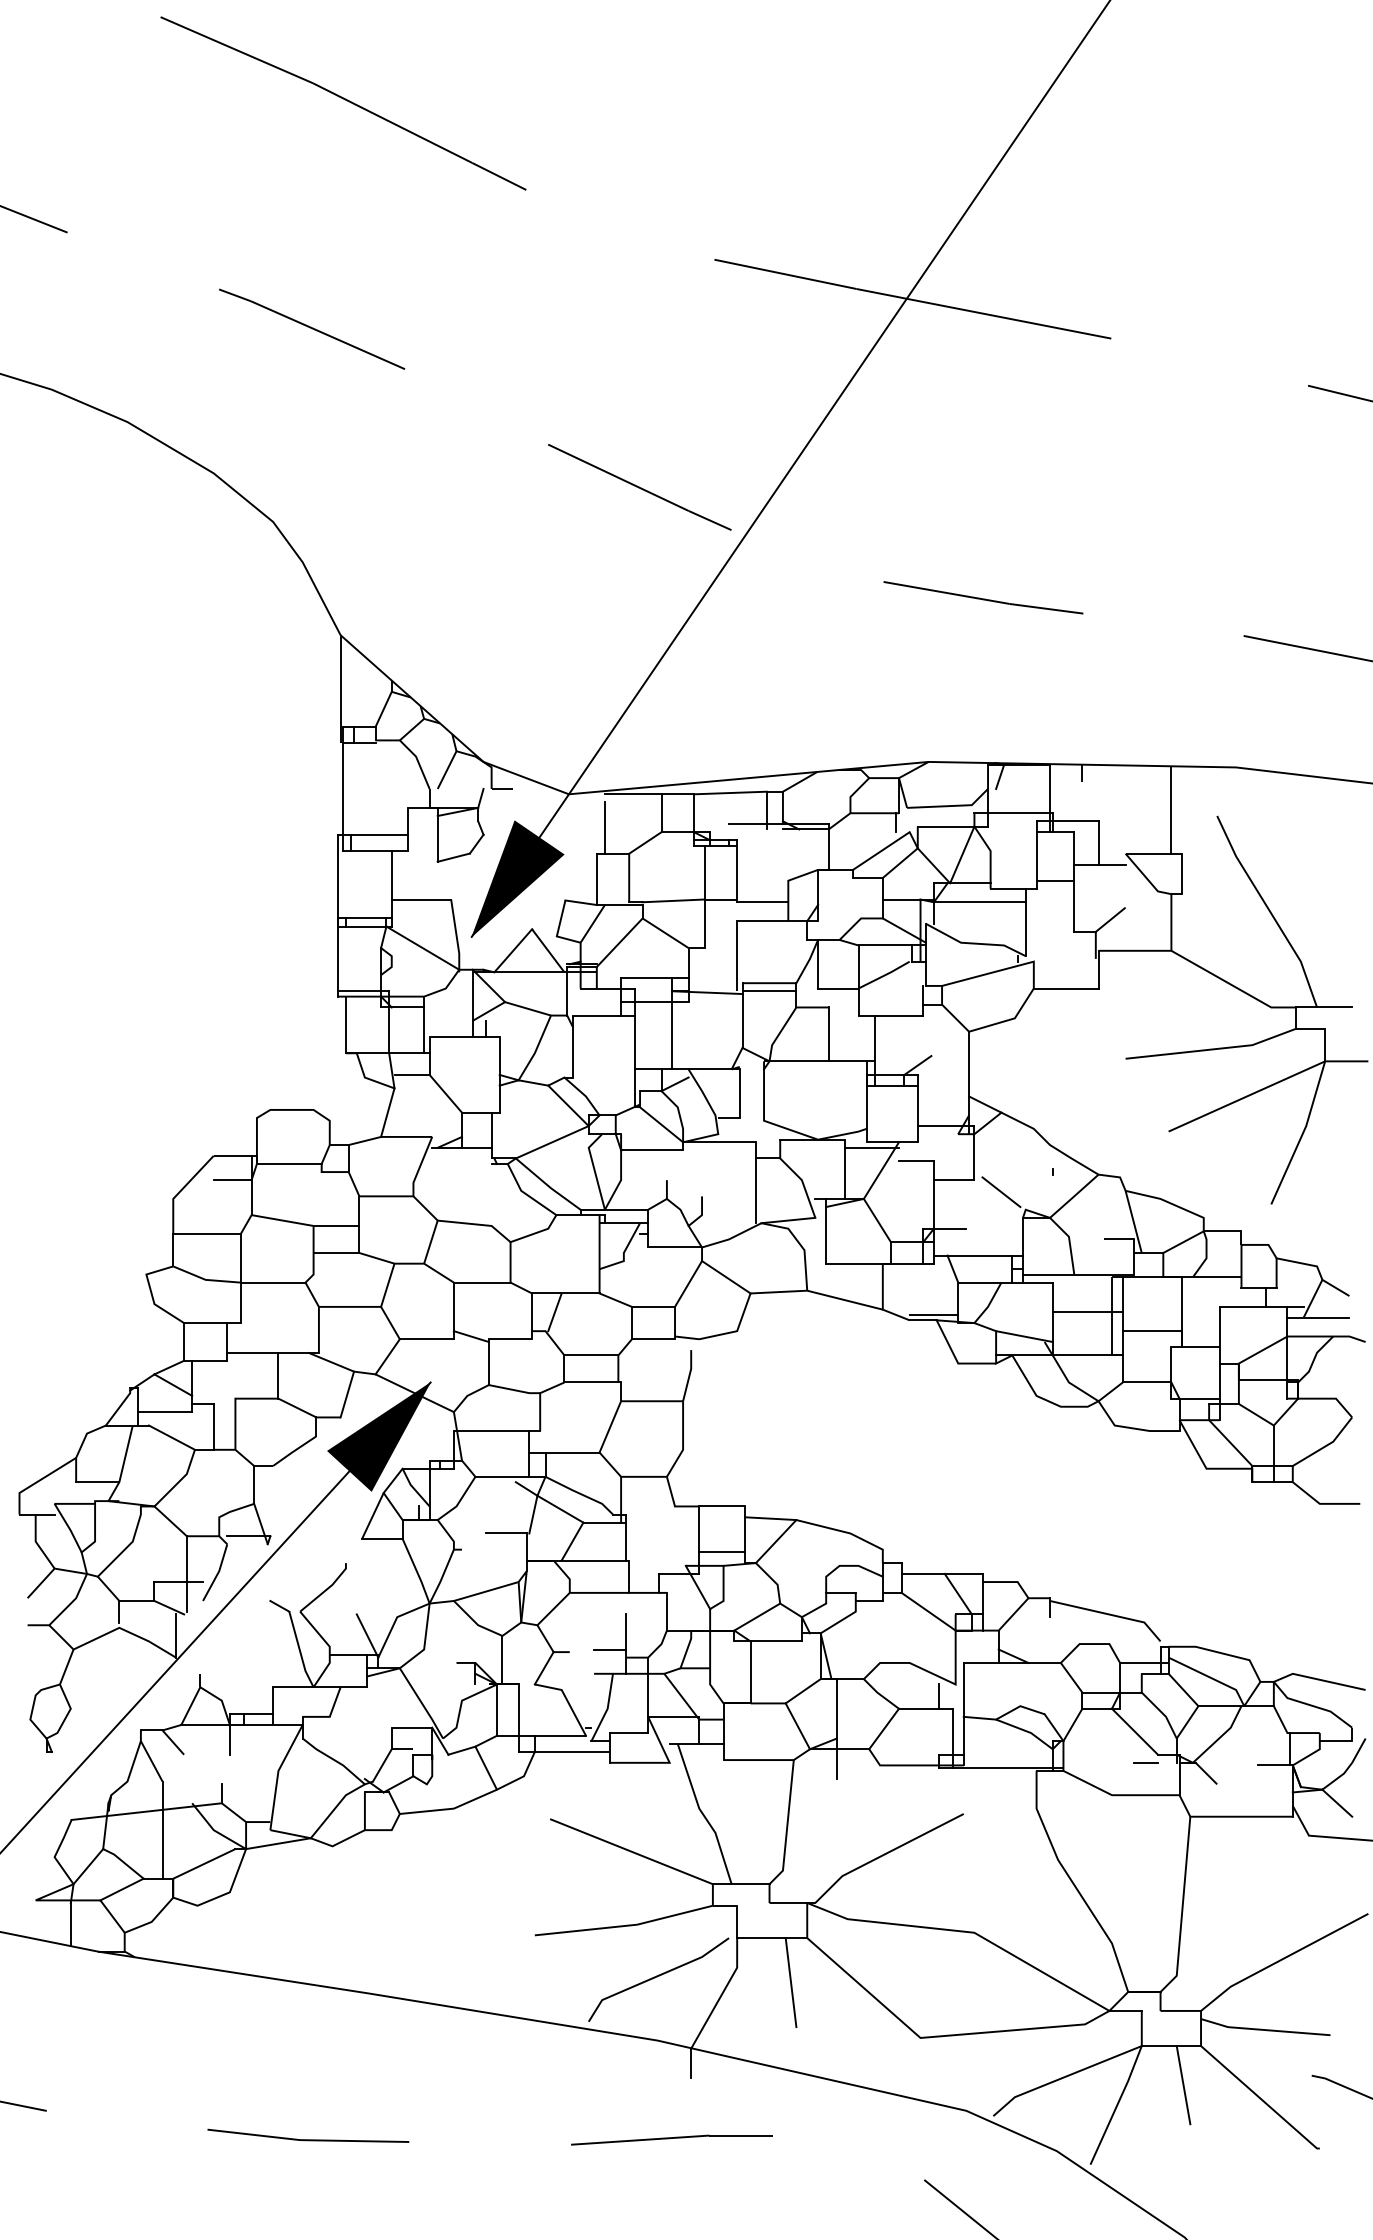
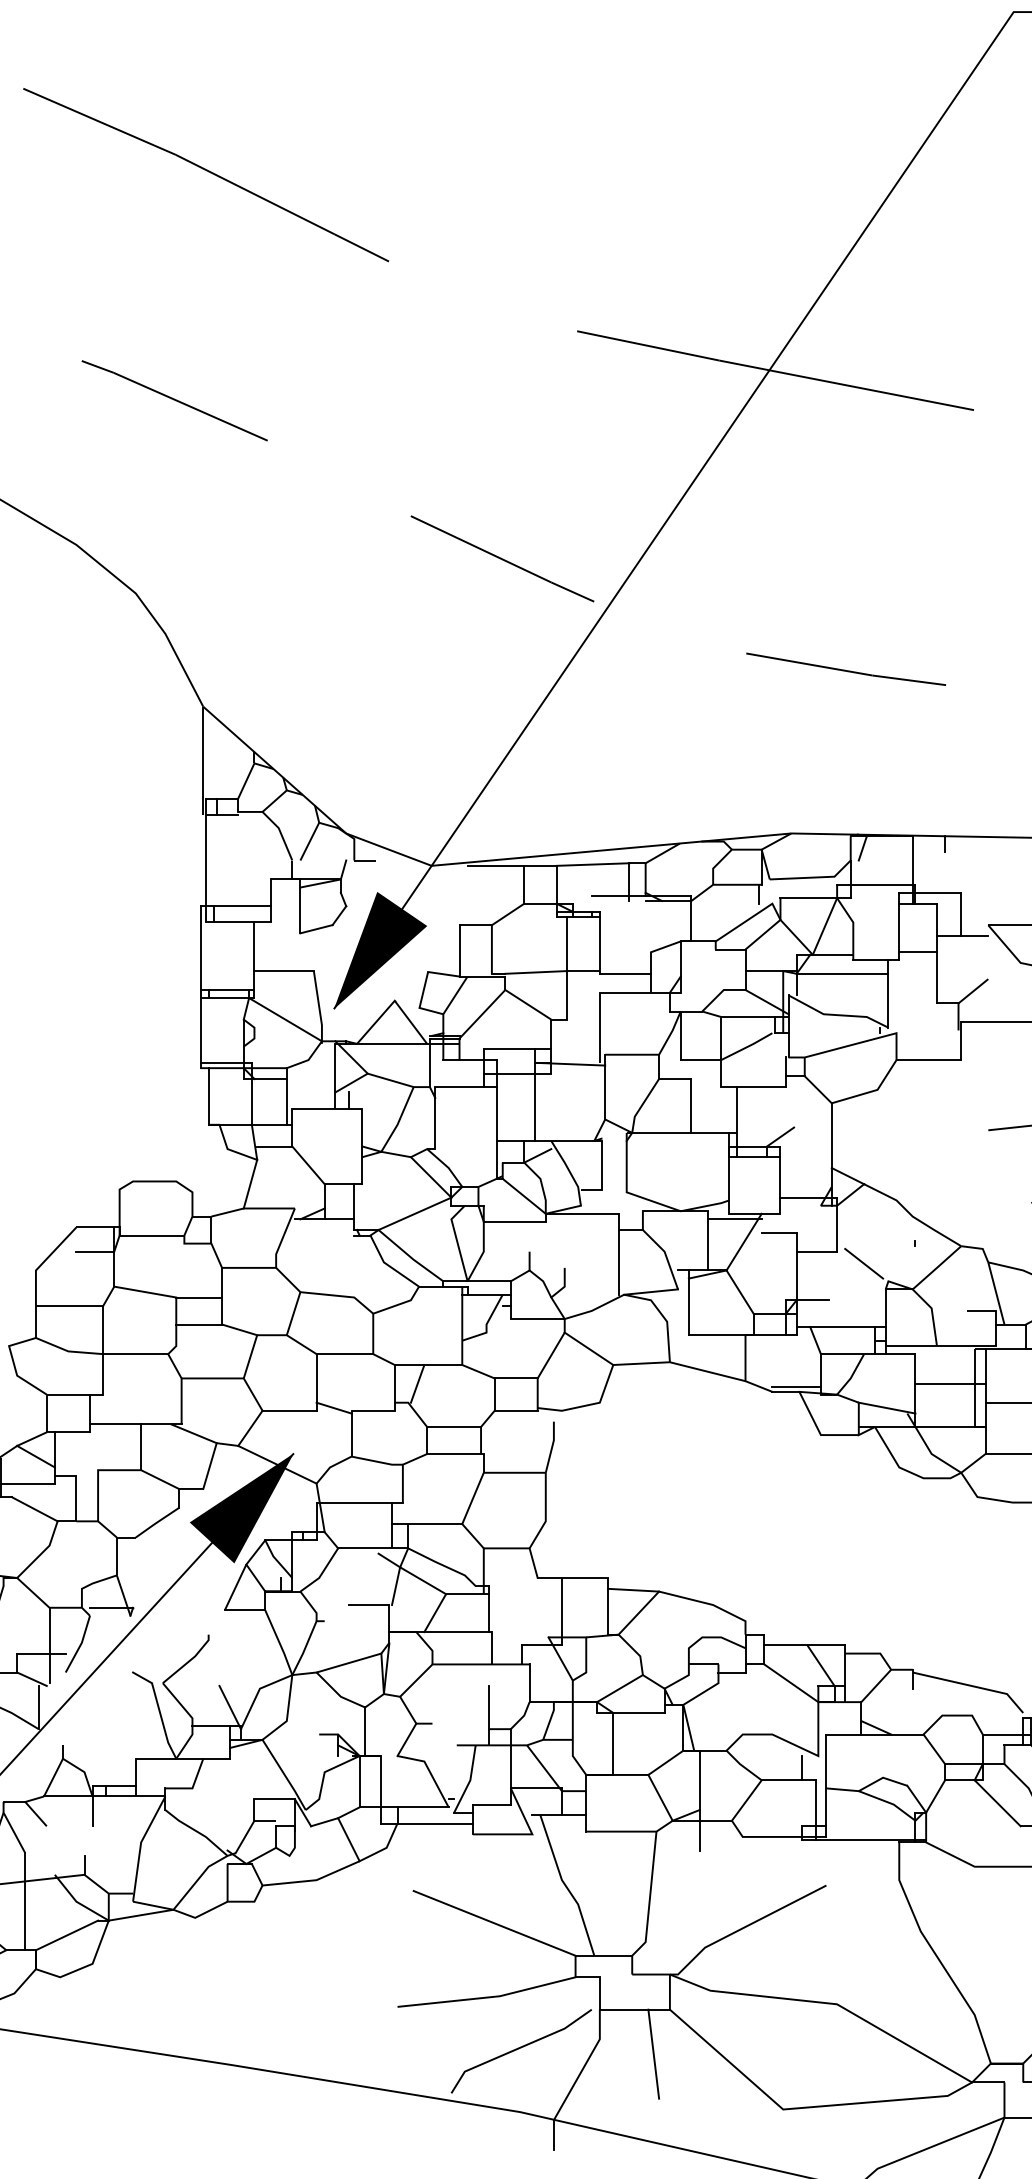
line: (604, 827) -> (467, 899), removed
line: (769, 991) -> (632, 1063), removed
line: (722, 1552) -> (585, 1624), removed
line: (610, 1649) -> (473, 1721), removed
line: (1145, 1762) -> (1008, 1834), removed

